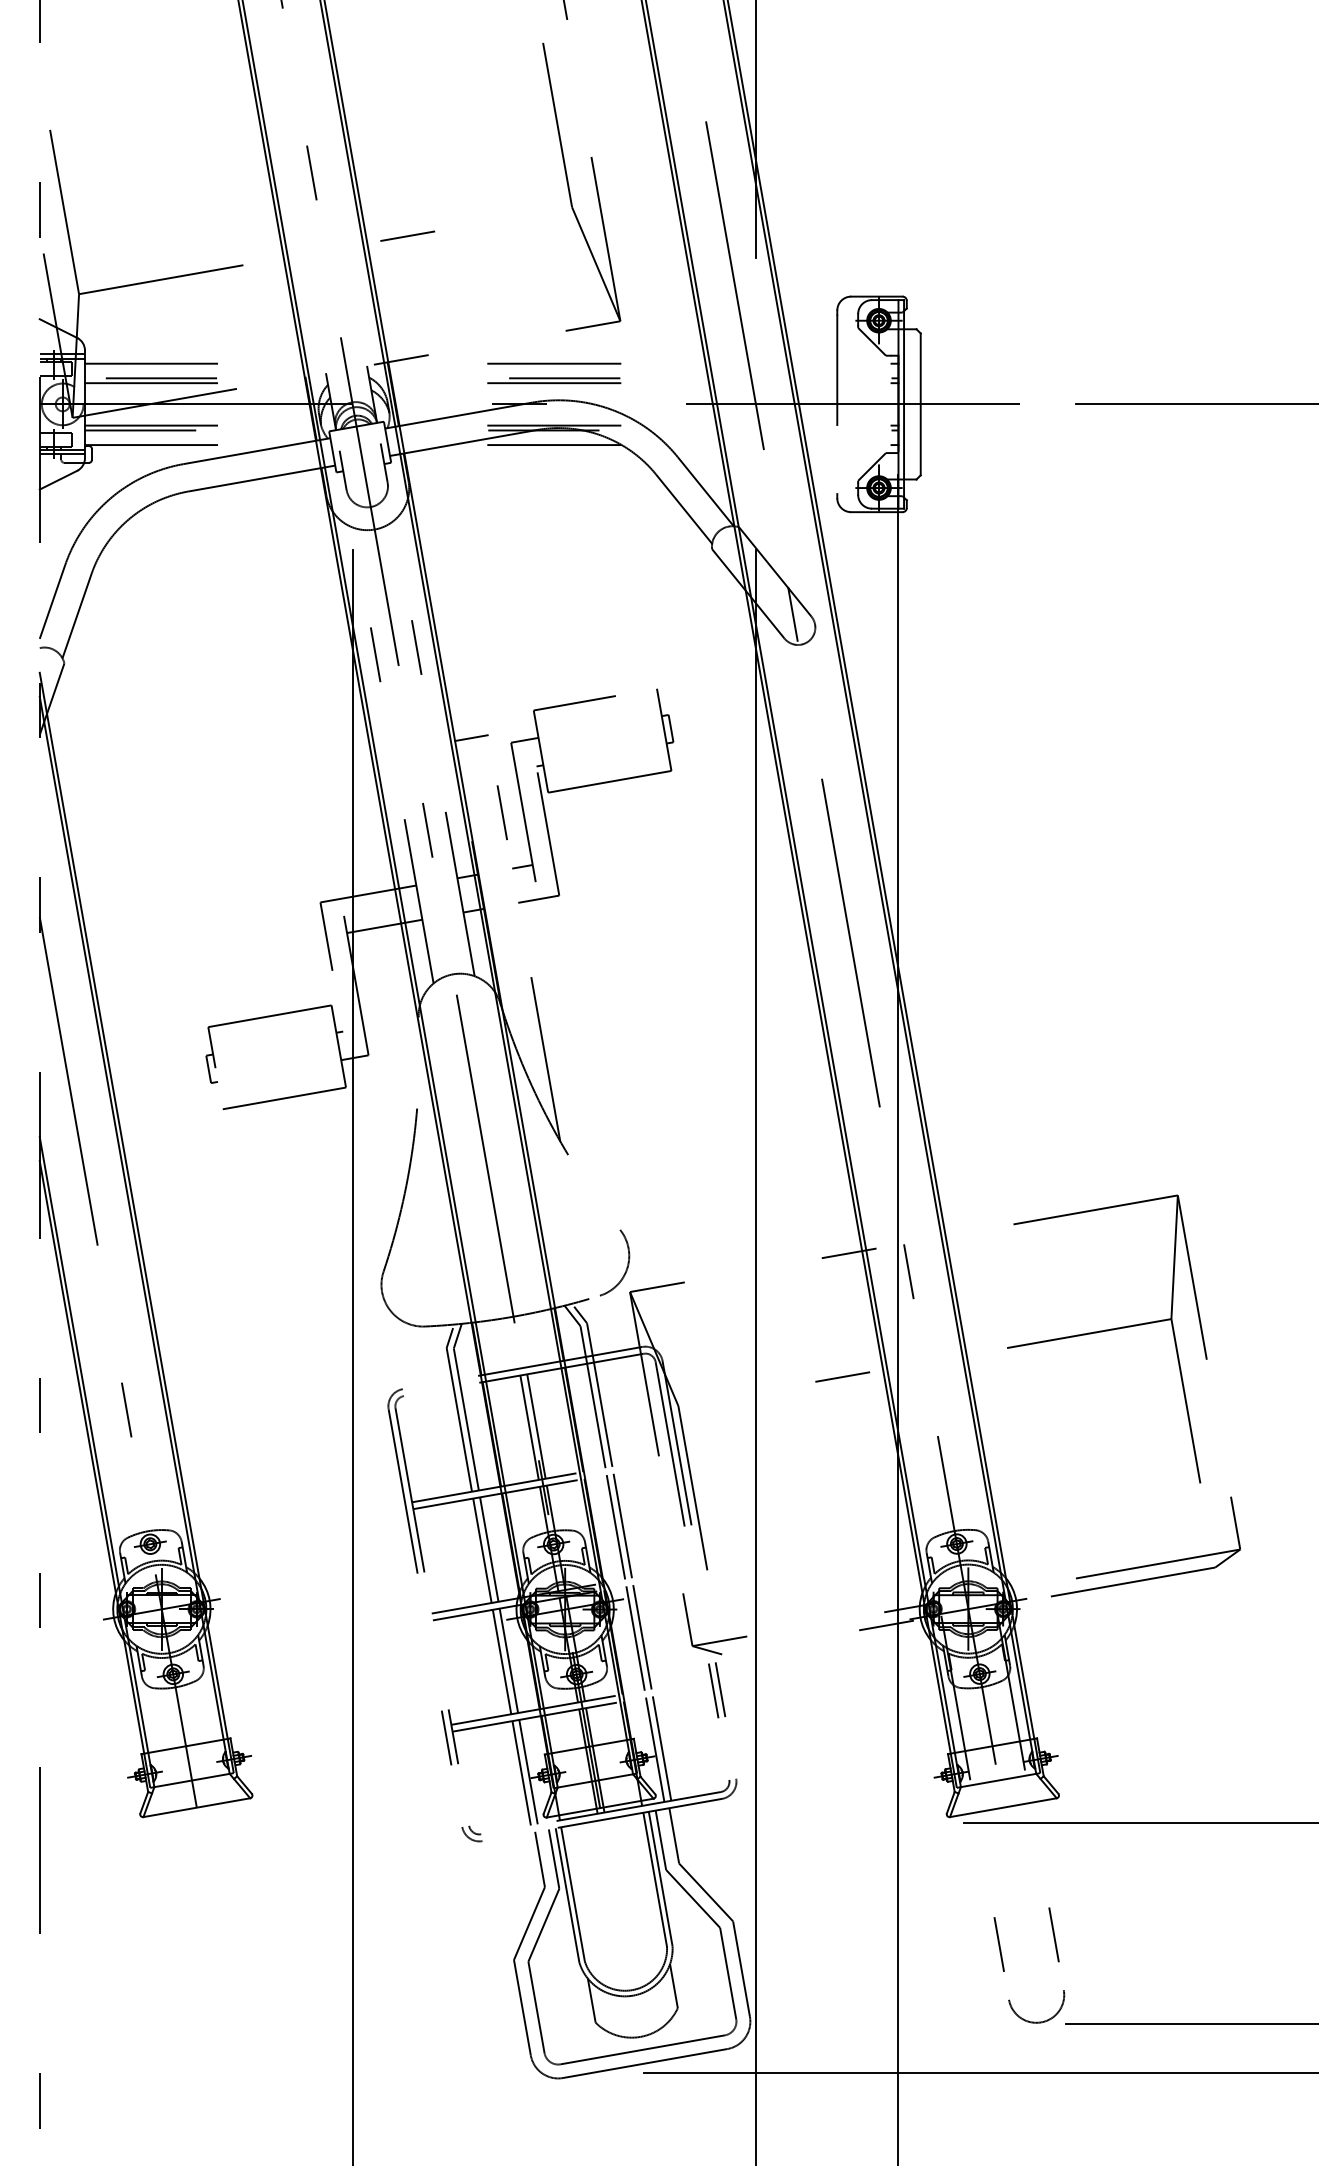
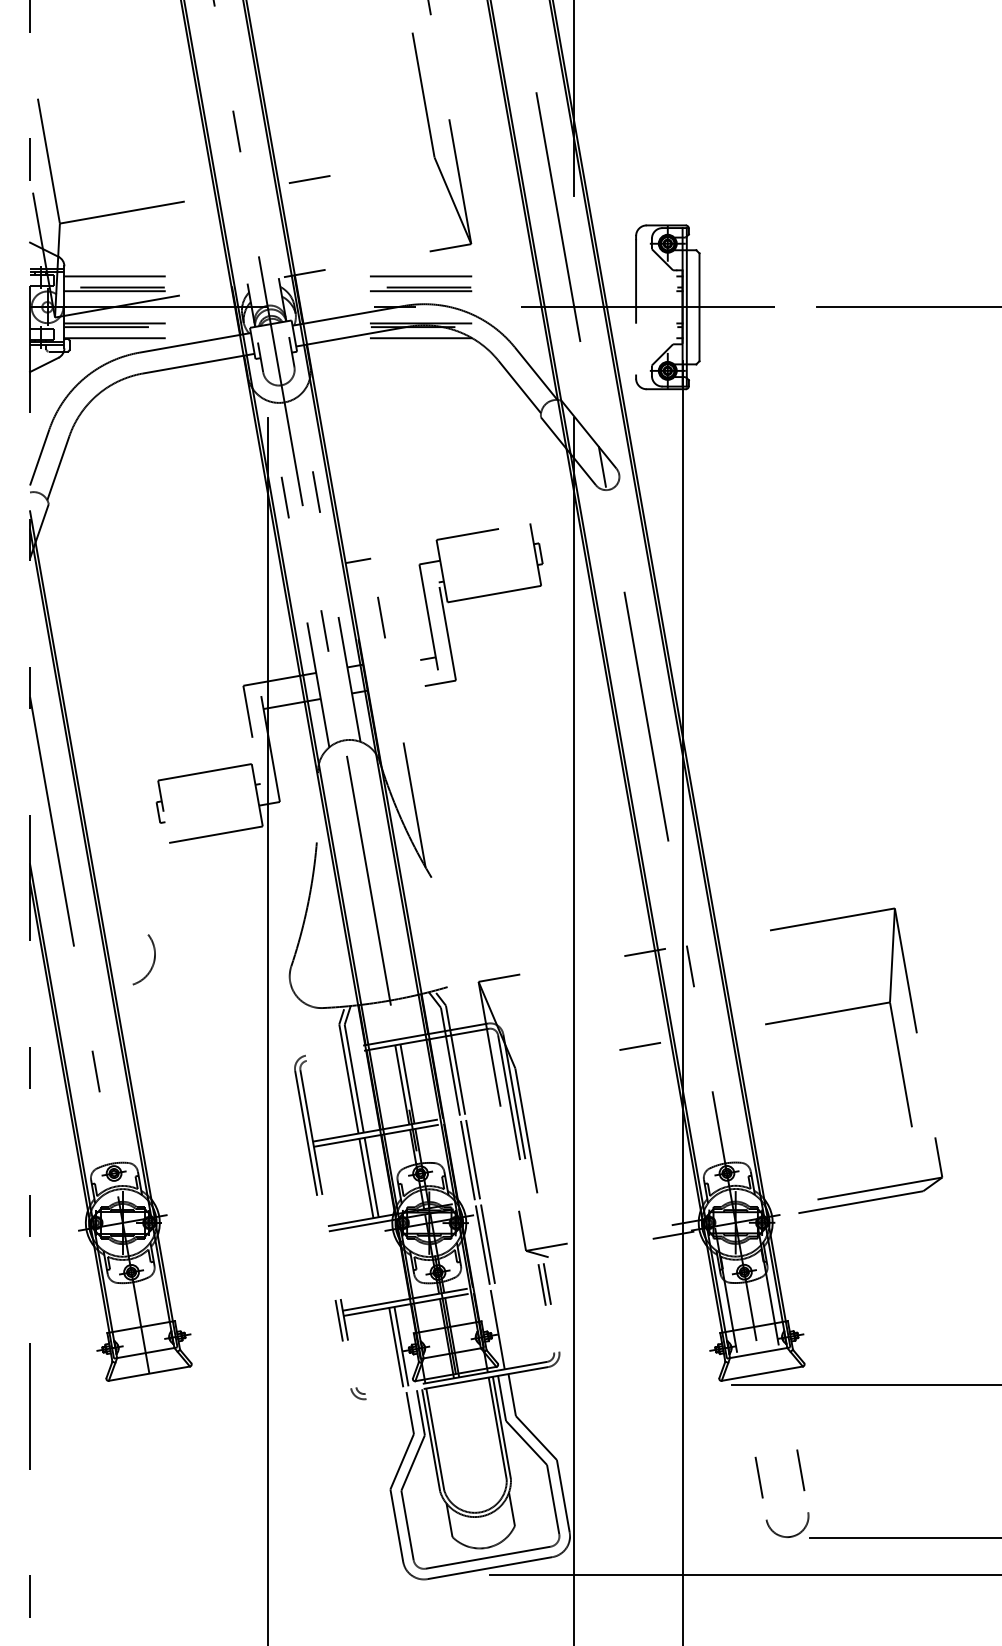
part: (590, 786) -> (479, 597), moved
arc: (627, 1262) -> (153, 959), moved
line: (508, 1660) -> (386, 1261), removed
line: (501, 1661) -> (380, 1262), removed
line: (661, 1748) -> (502, 1328), removed

